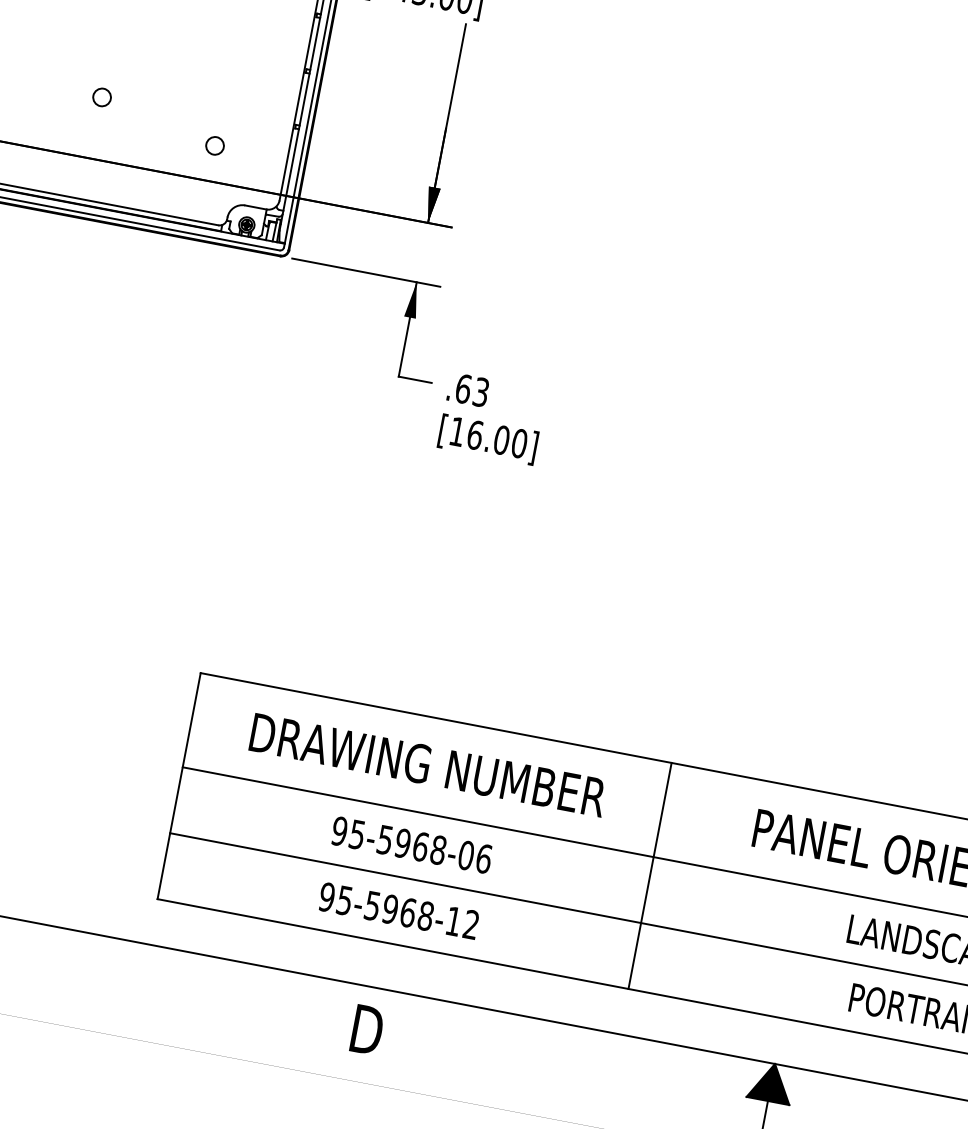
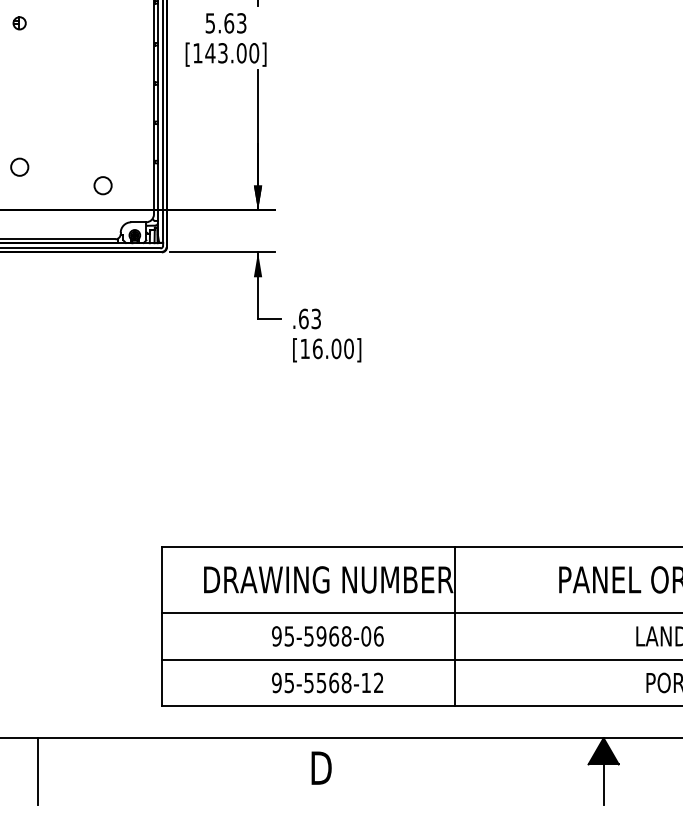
circle: (101, 97) -> (19, 167), size x1.4
circle: (214, 145) -> (102, 185), size x1.4
line: (650, 876) -> (455, 626), moved
text: (390, 908) -> (321, 682), 95-5968-12 -> 95-5568-12

